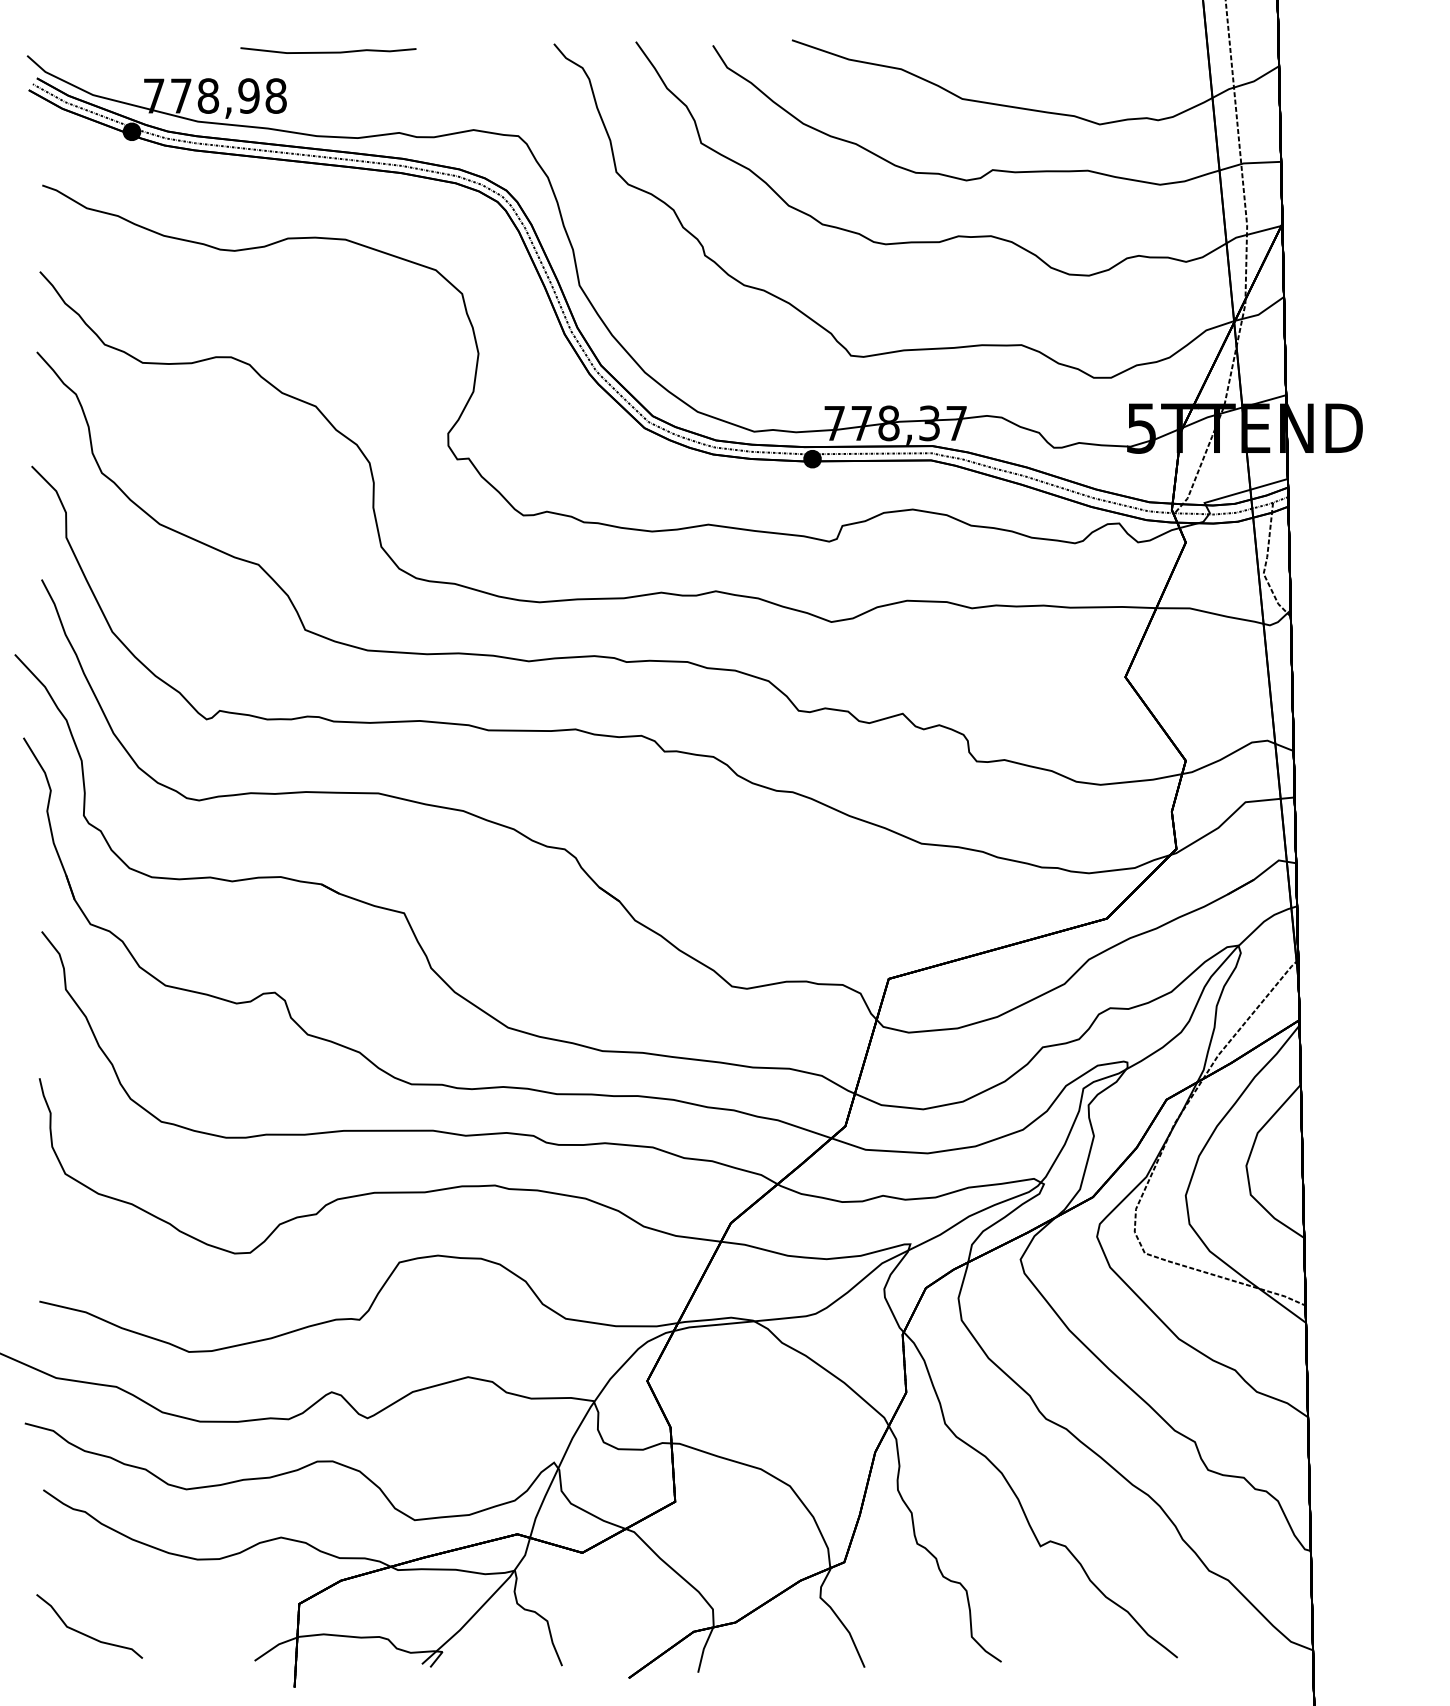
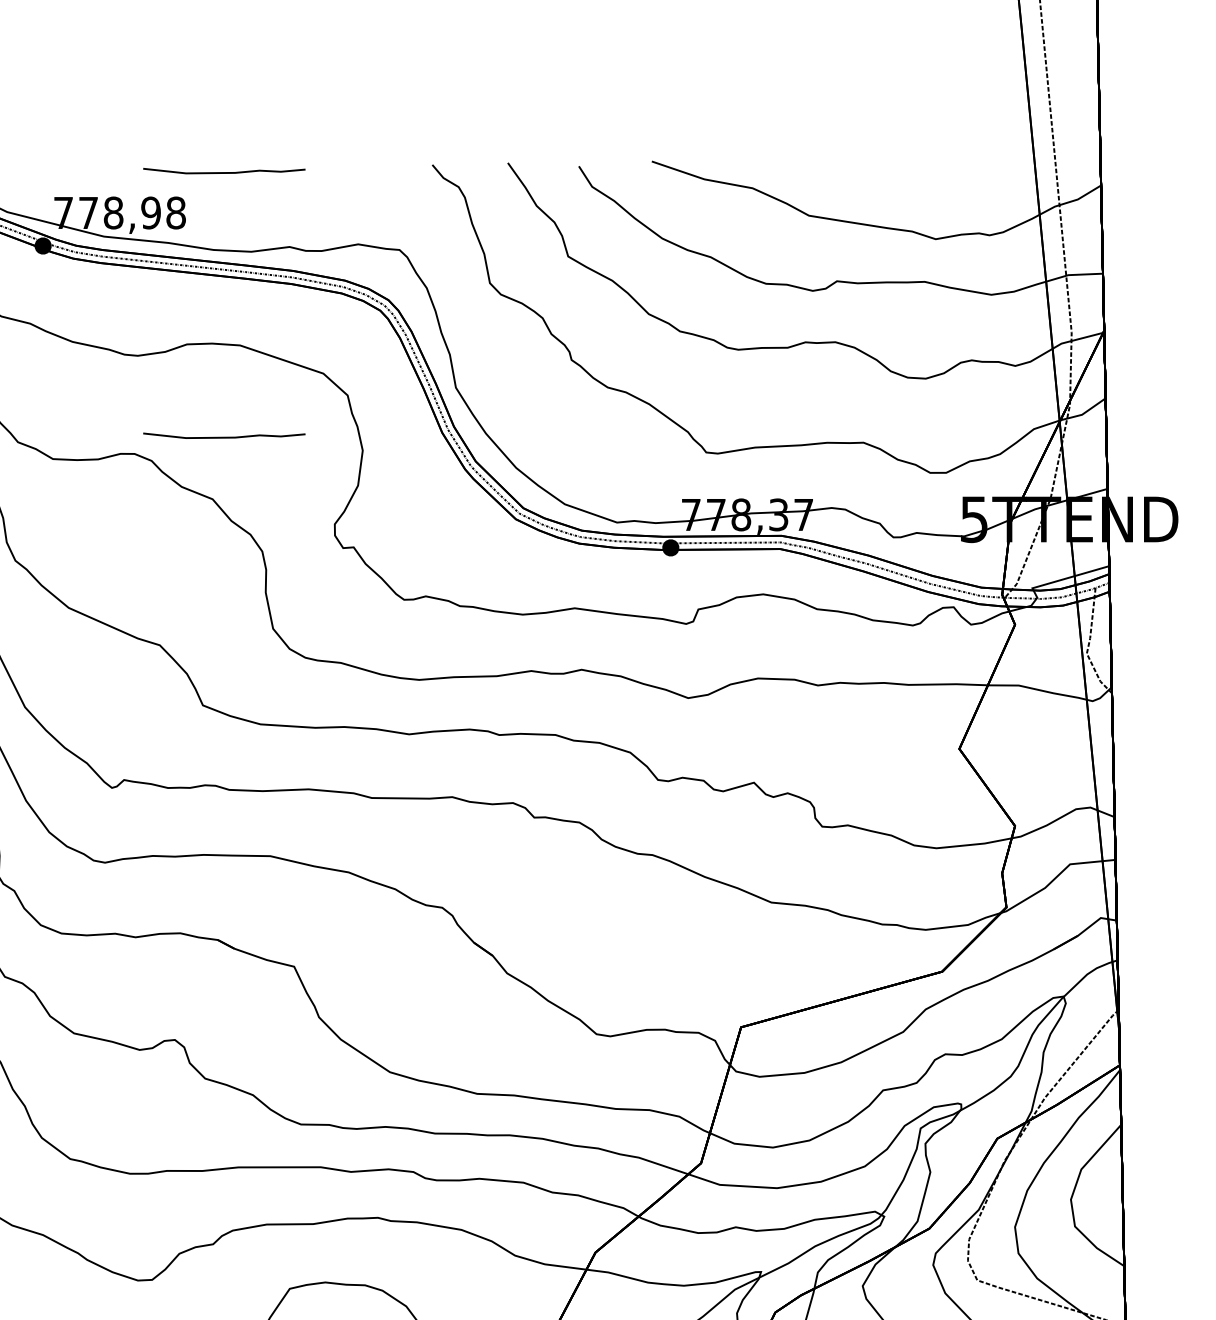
curve: (328, 338) -> (224, 436), added

